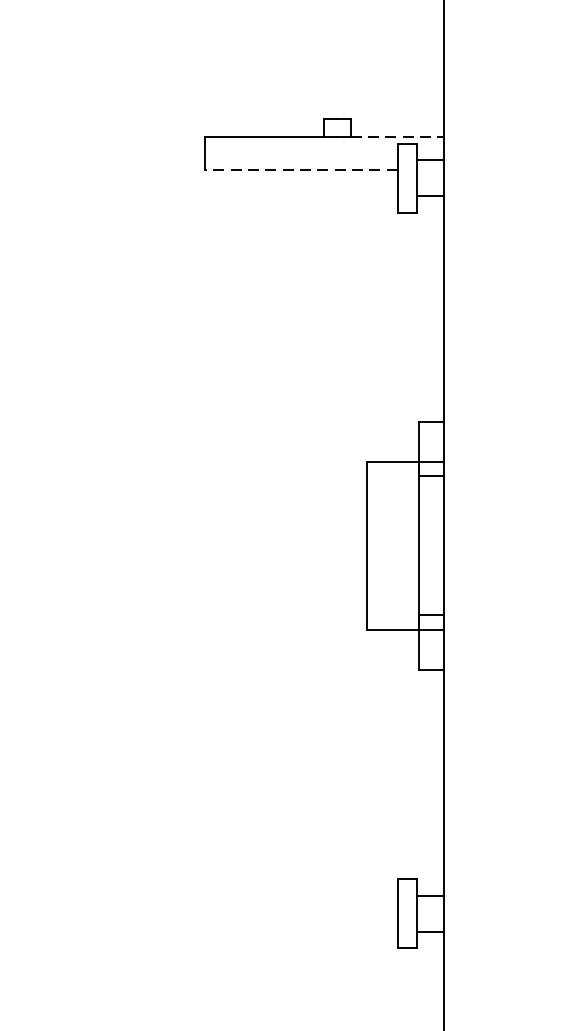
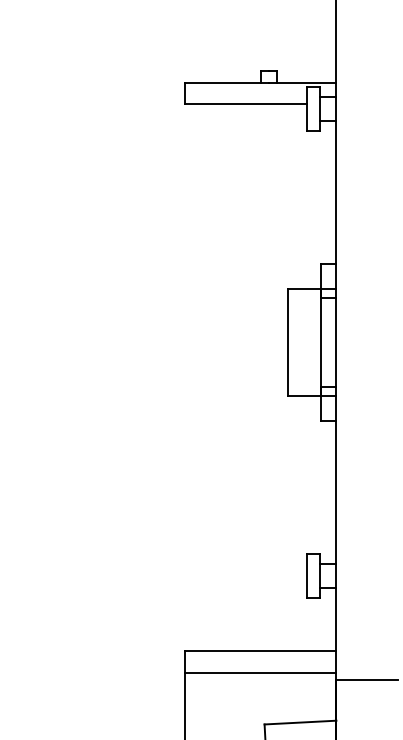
line: (396, 136) -> (306, 82), dashed -> solid
line: (300, 169) -> (245, 103), dashed -> solid

